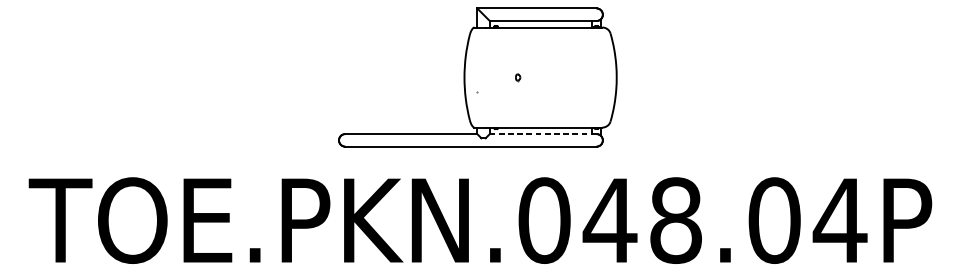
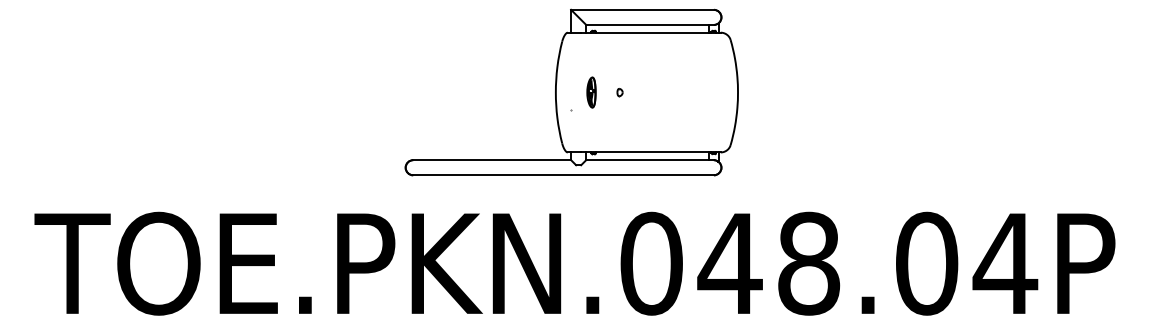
part: (494, 77) -> (591, 92), added
line: (543, 134) -> (650, 160), dashed -> solid

